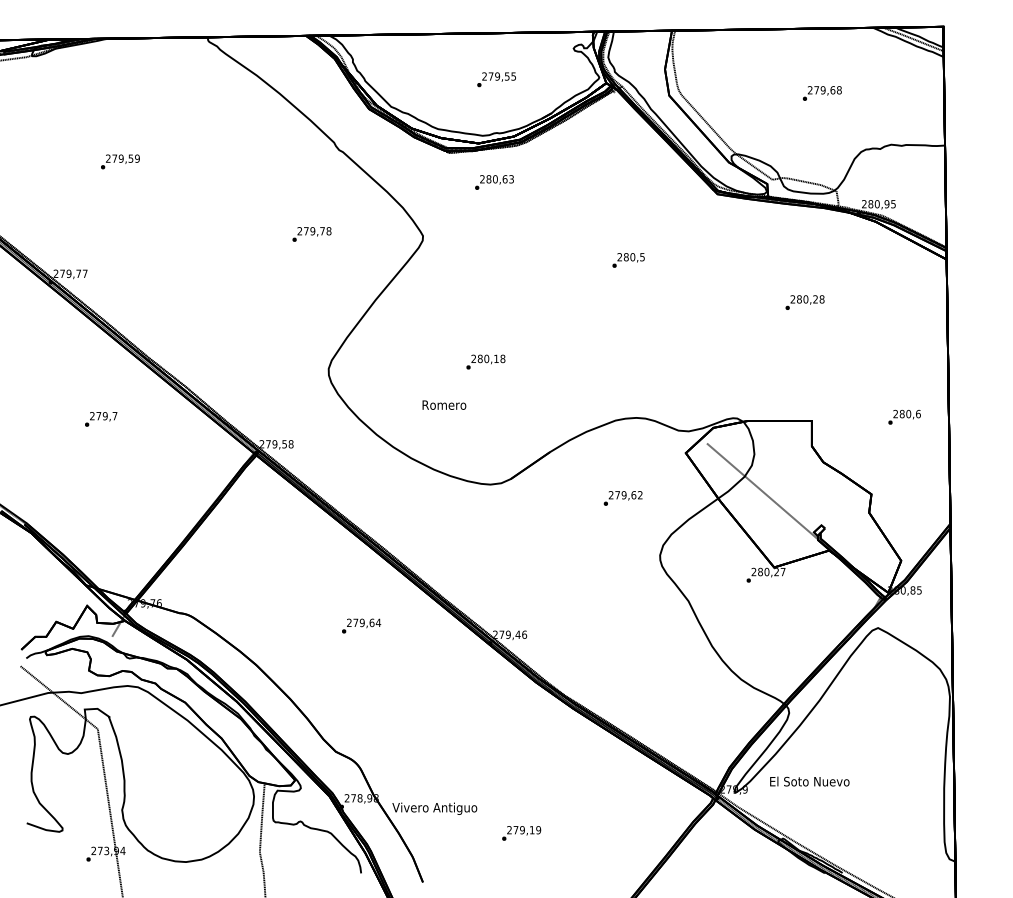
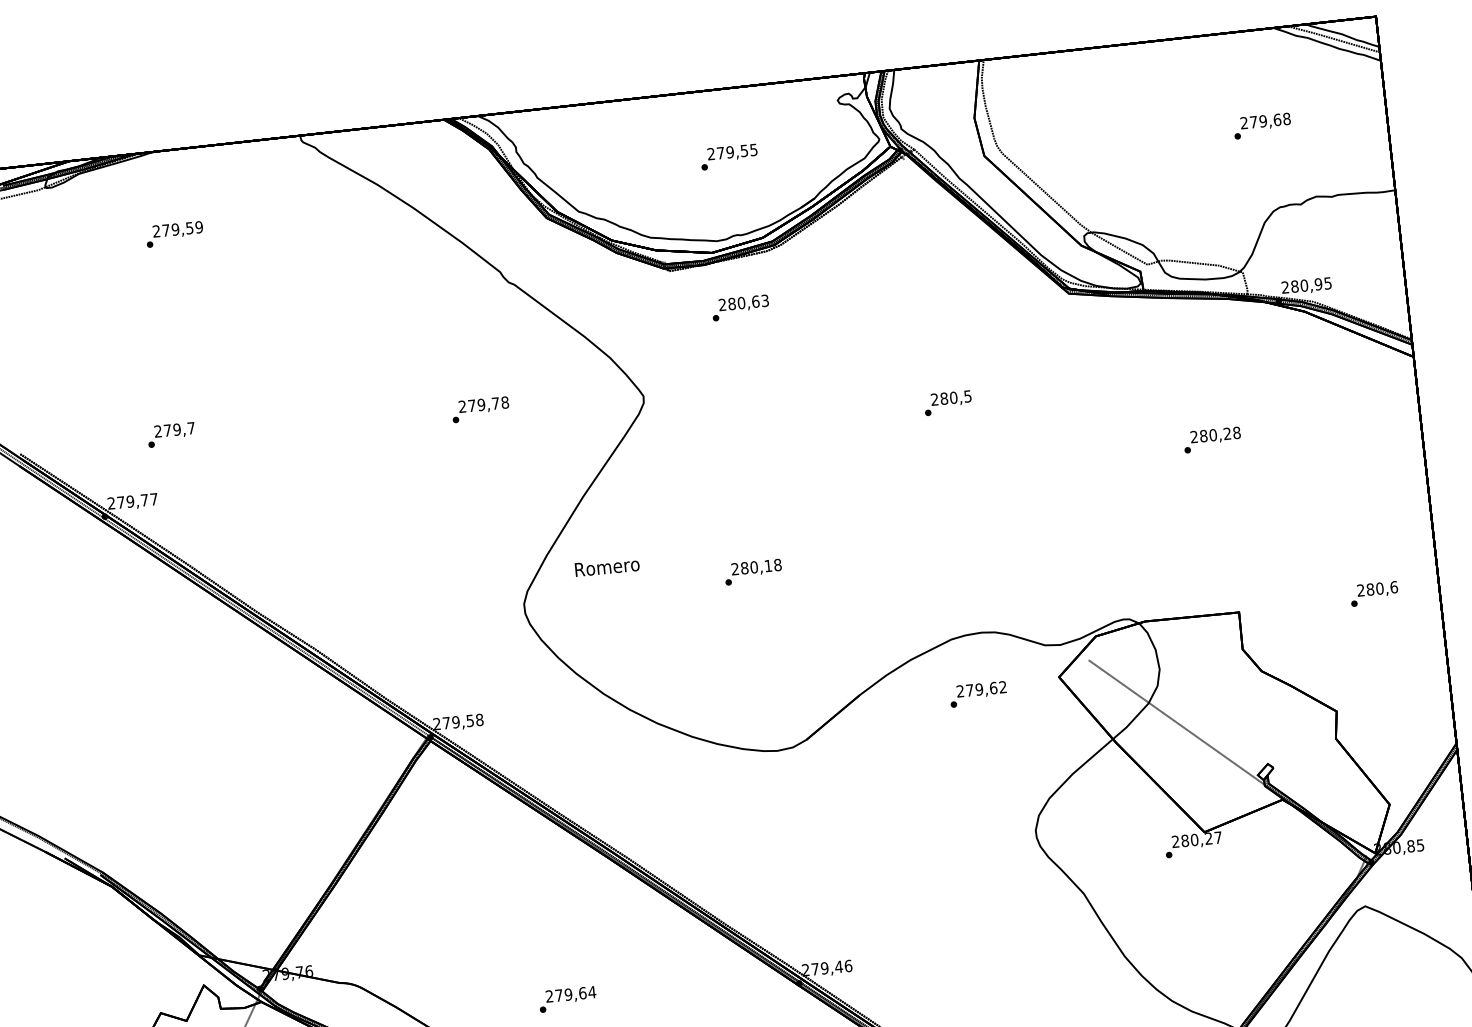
text: (821, 93) -> (1261, 126), moved
text: (120, 161) -> (174, 233), moved
text: (444, 404) -> (607, 566), moved
text: (101, 419) -> (172, 435), moved
text: (622, 498) -> (977, 694), moved
text: (361, 625) -> (567, 998), moved

